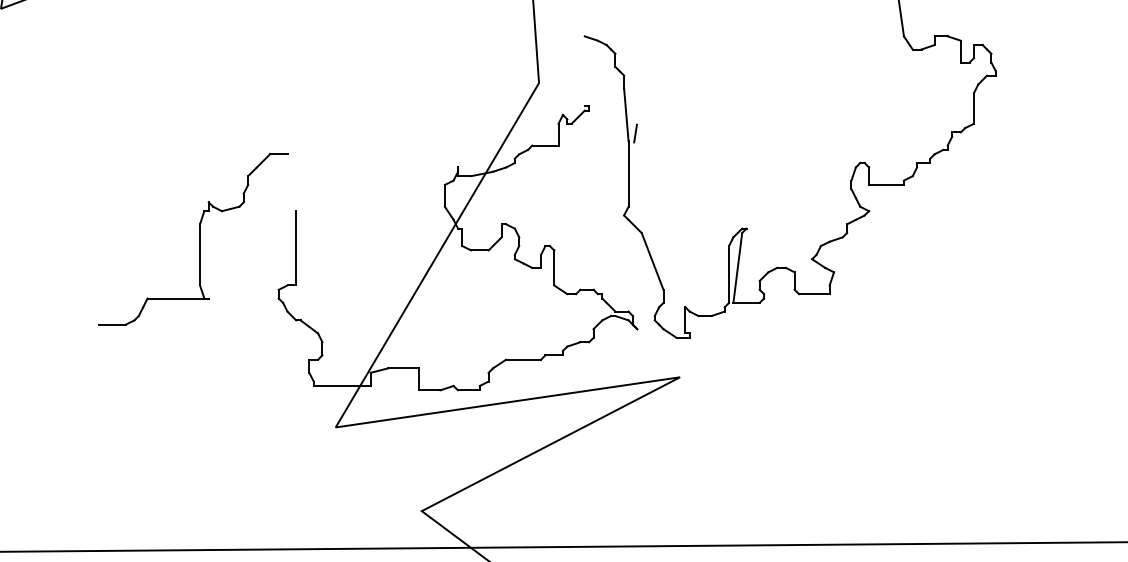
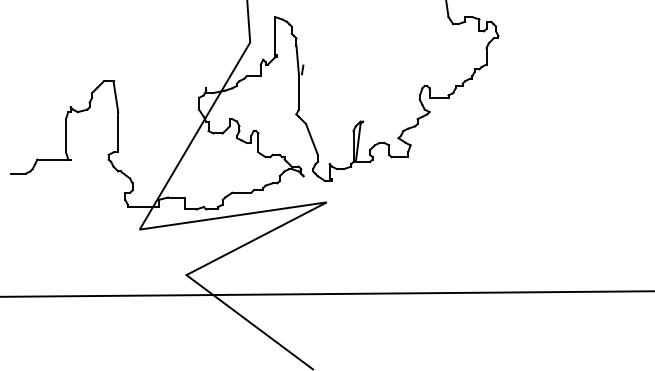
line: (585, 72) -> (275, 36), added
line: (291, 182) -> (115, 96), added

